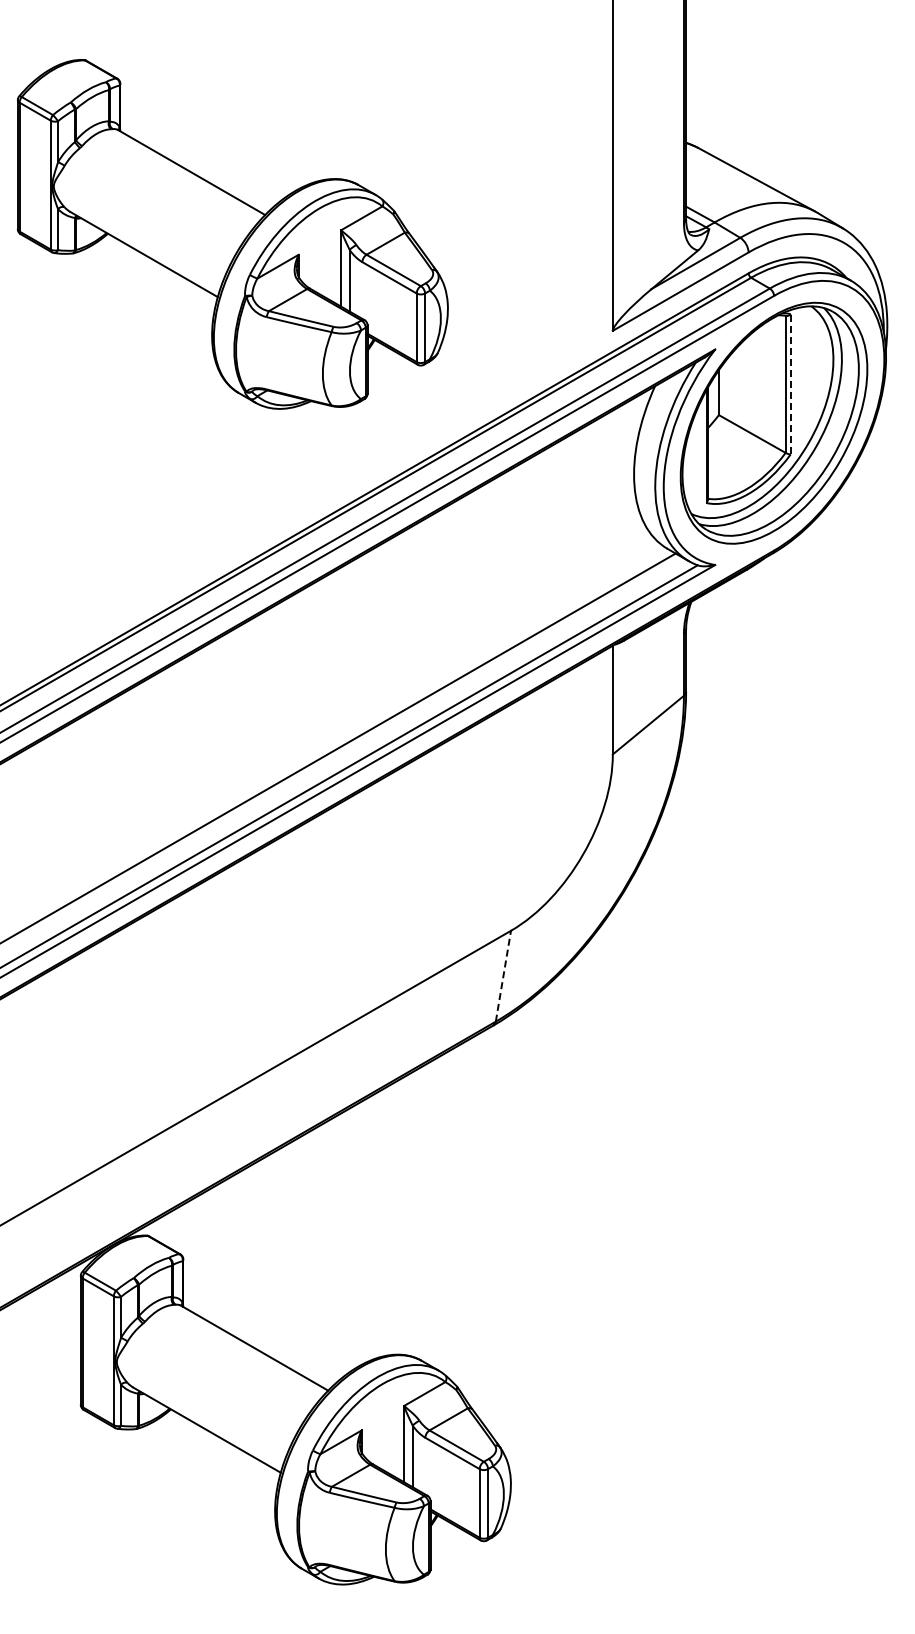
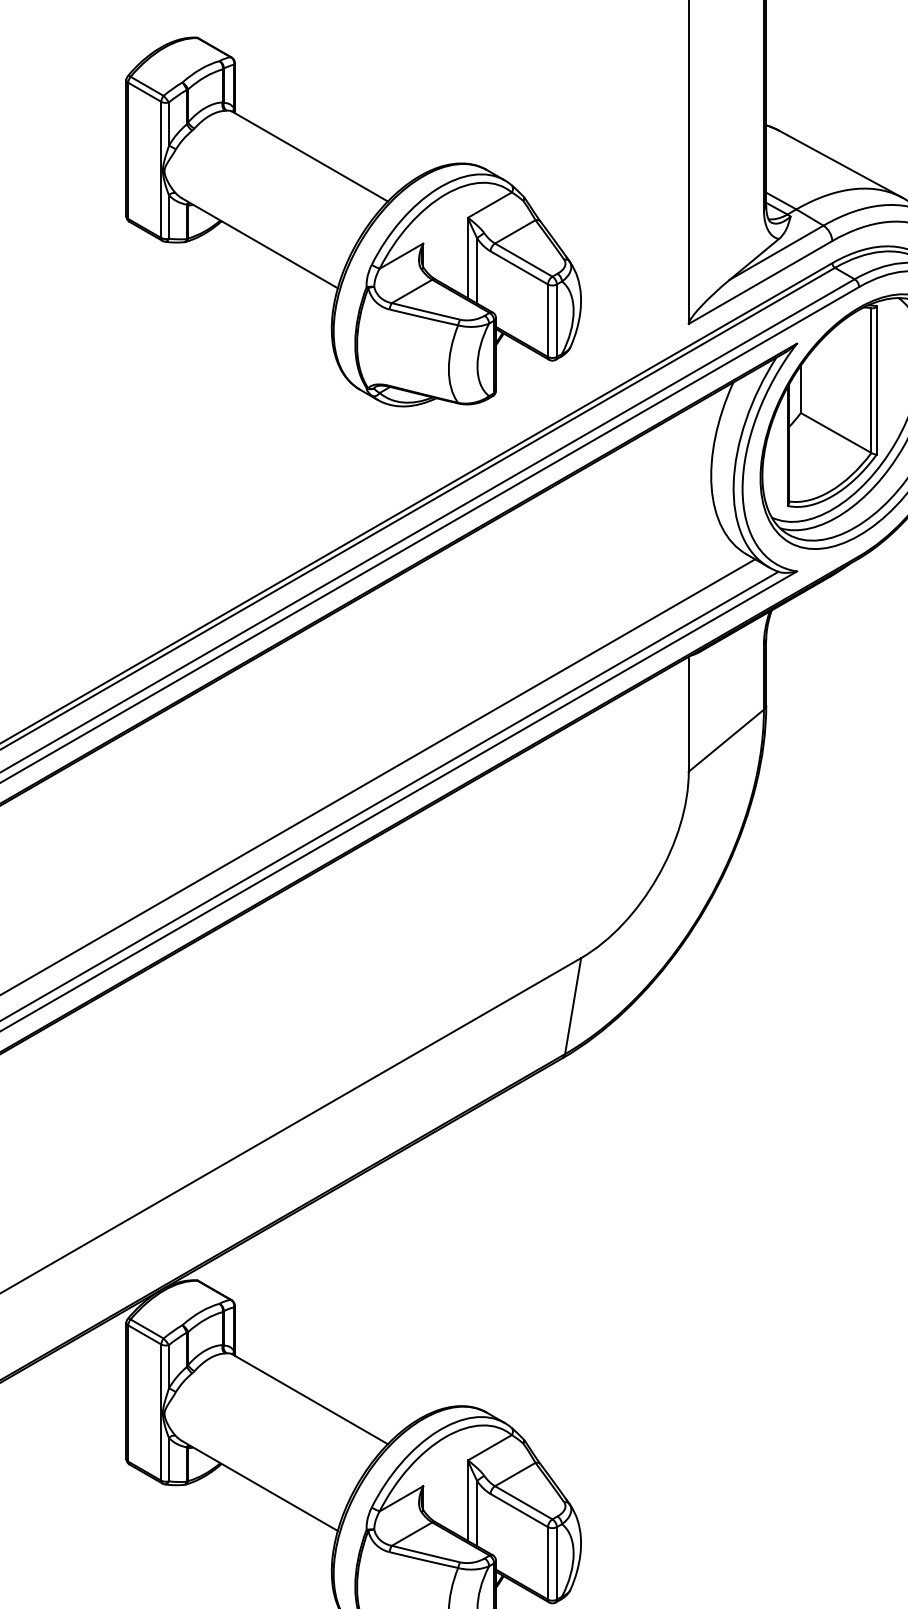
part: (232, 234) -> (353, 222), moved
line: (790, 383) -> (876, 379), dashed -> solid
line: (503, 975) -> (573, 1005), dashed -> solid

